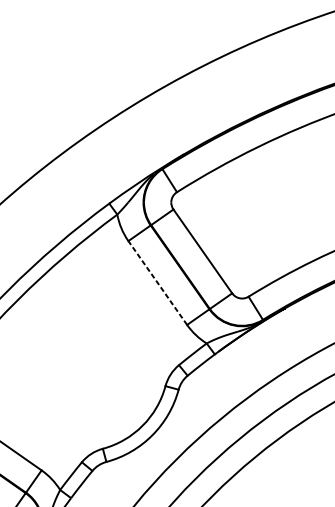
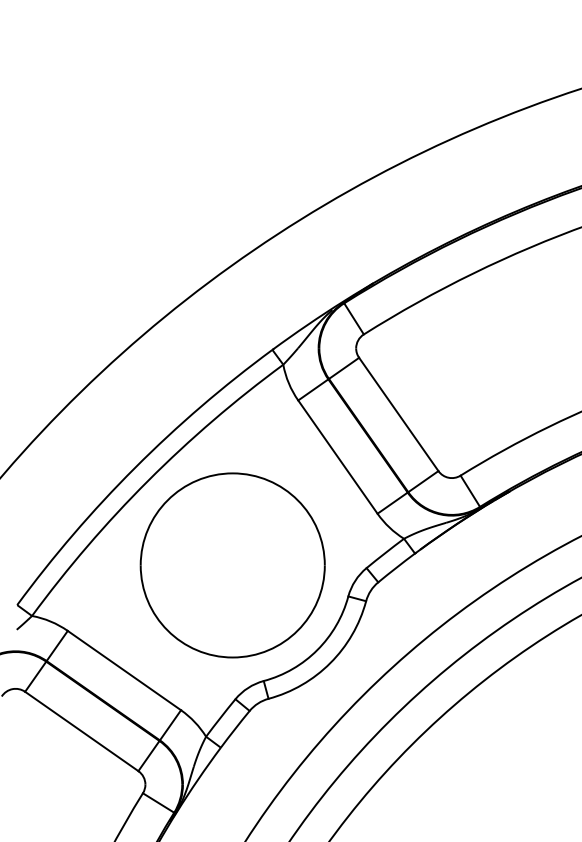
line: (157, 282) -> (337, 456), dashed -> solid
part: (79, 363) -> (232, 565), added

